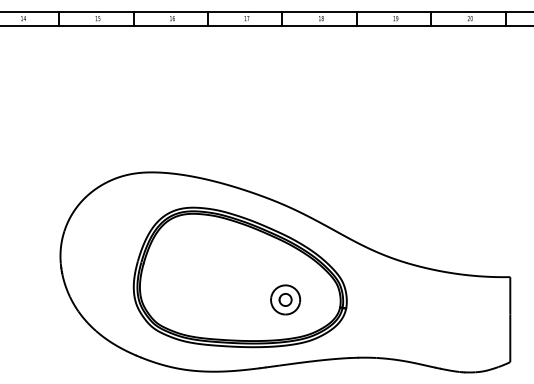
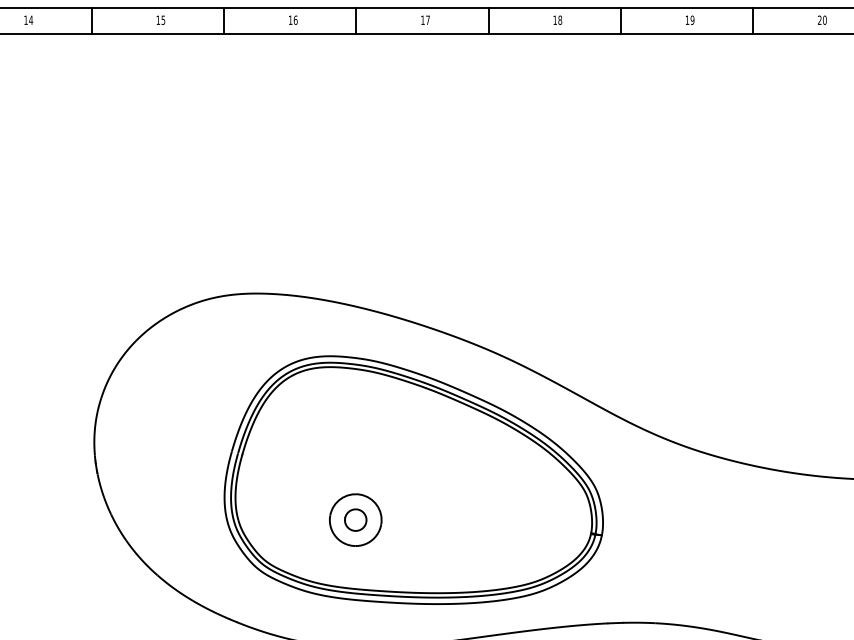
part: (285, 299) -> (355, 519), moved

